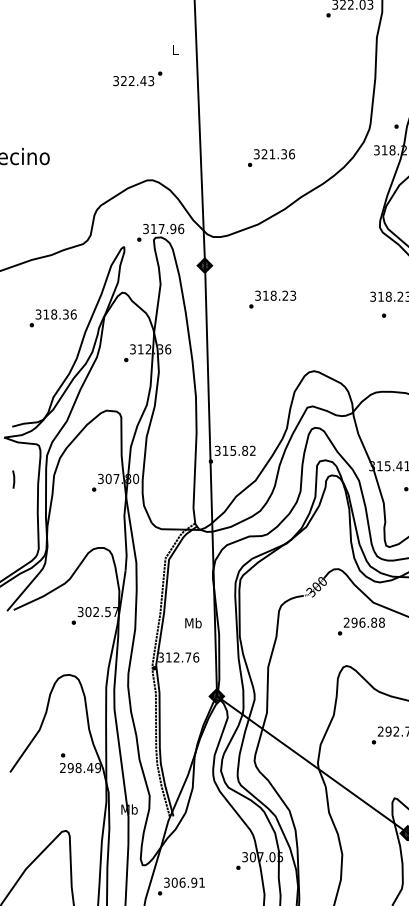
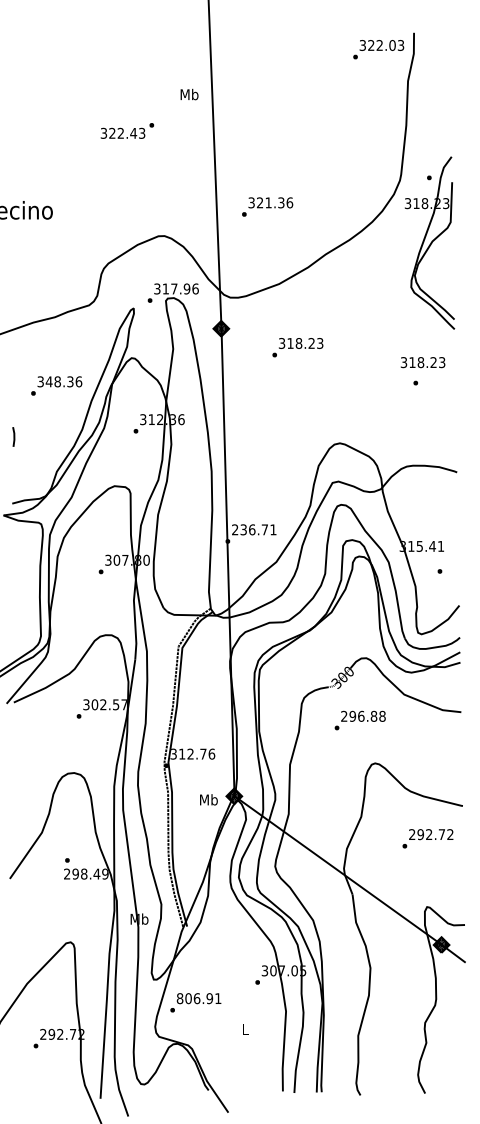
text: (175, 49) -> (189, 94), L -> Mb
text: (137, 78) -> (127, 130), moved
text: (271, 157) -> (267, 206), moved
text: (272, 299) -> (297, 347), moved
text: (45, 314) -> (48, 381), 318.36 -> 348.36
text: (235, 450) -> (254, 529), 315.82 -> 236.71
line: (13, 479) -> (13, 436), moved
text: (193, 622) -> (208, 799), moved
text: (360, 626) -> (359, 720), moved
text: (166, 882) -> (179, 998), 306.91 -> 806.91

